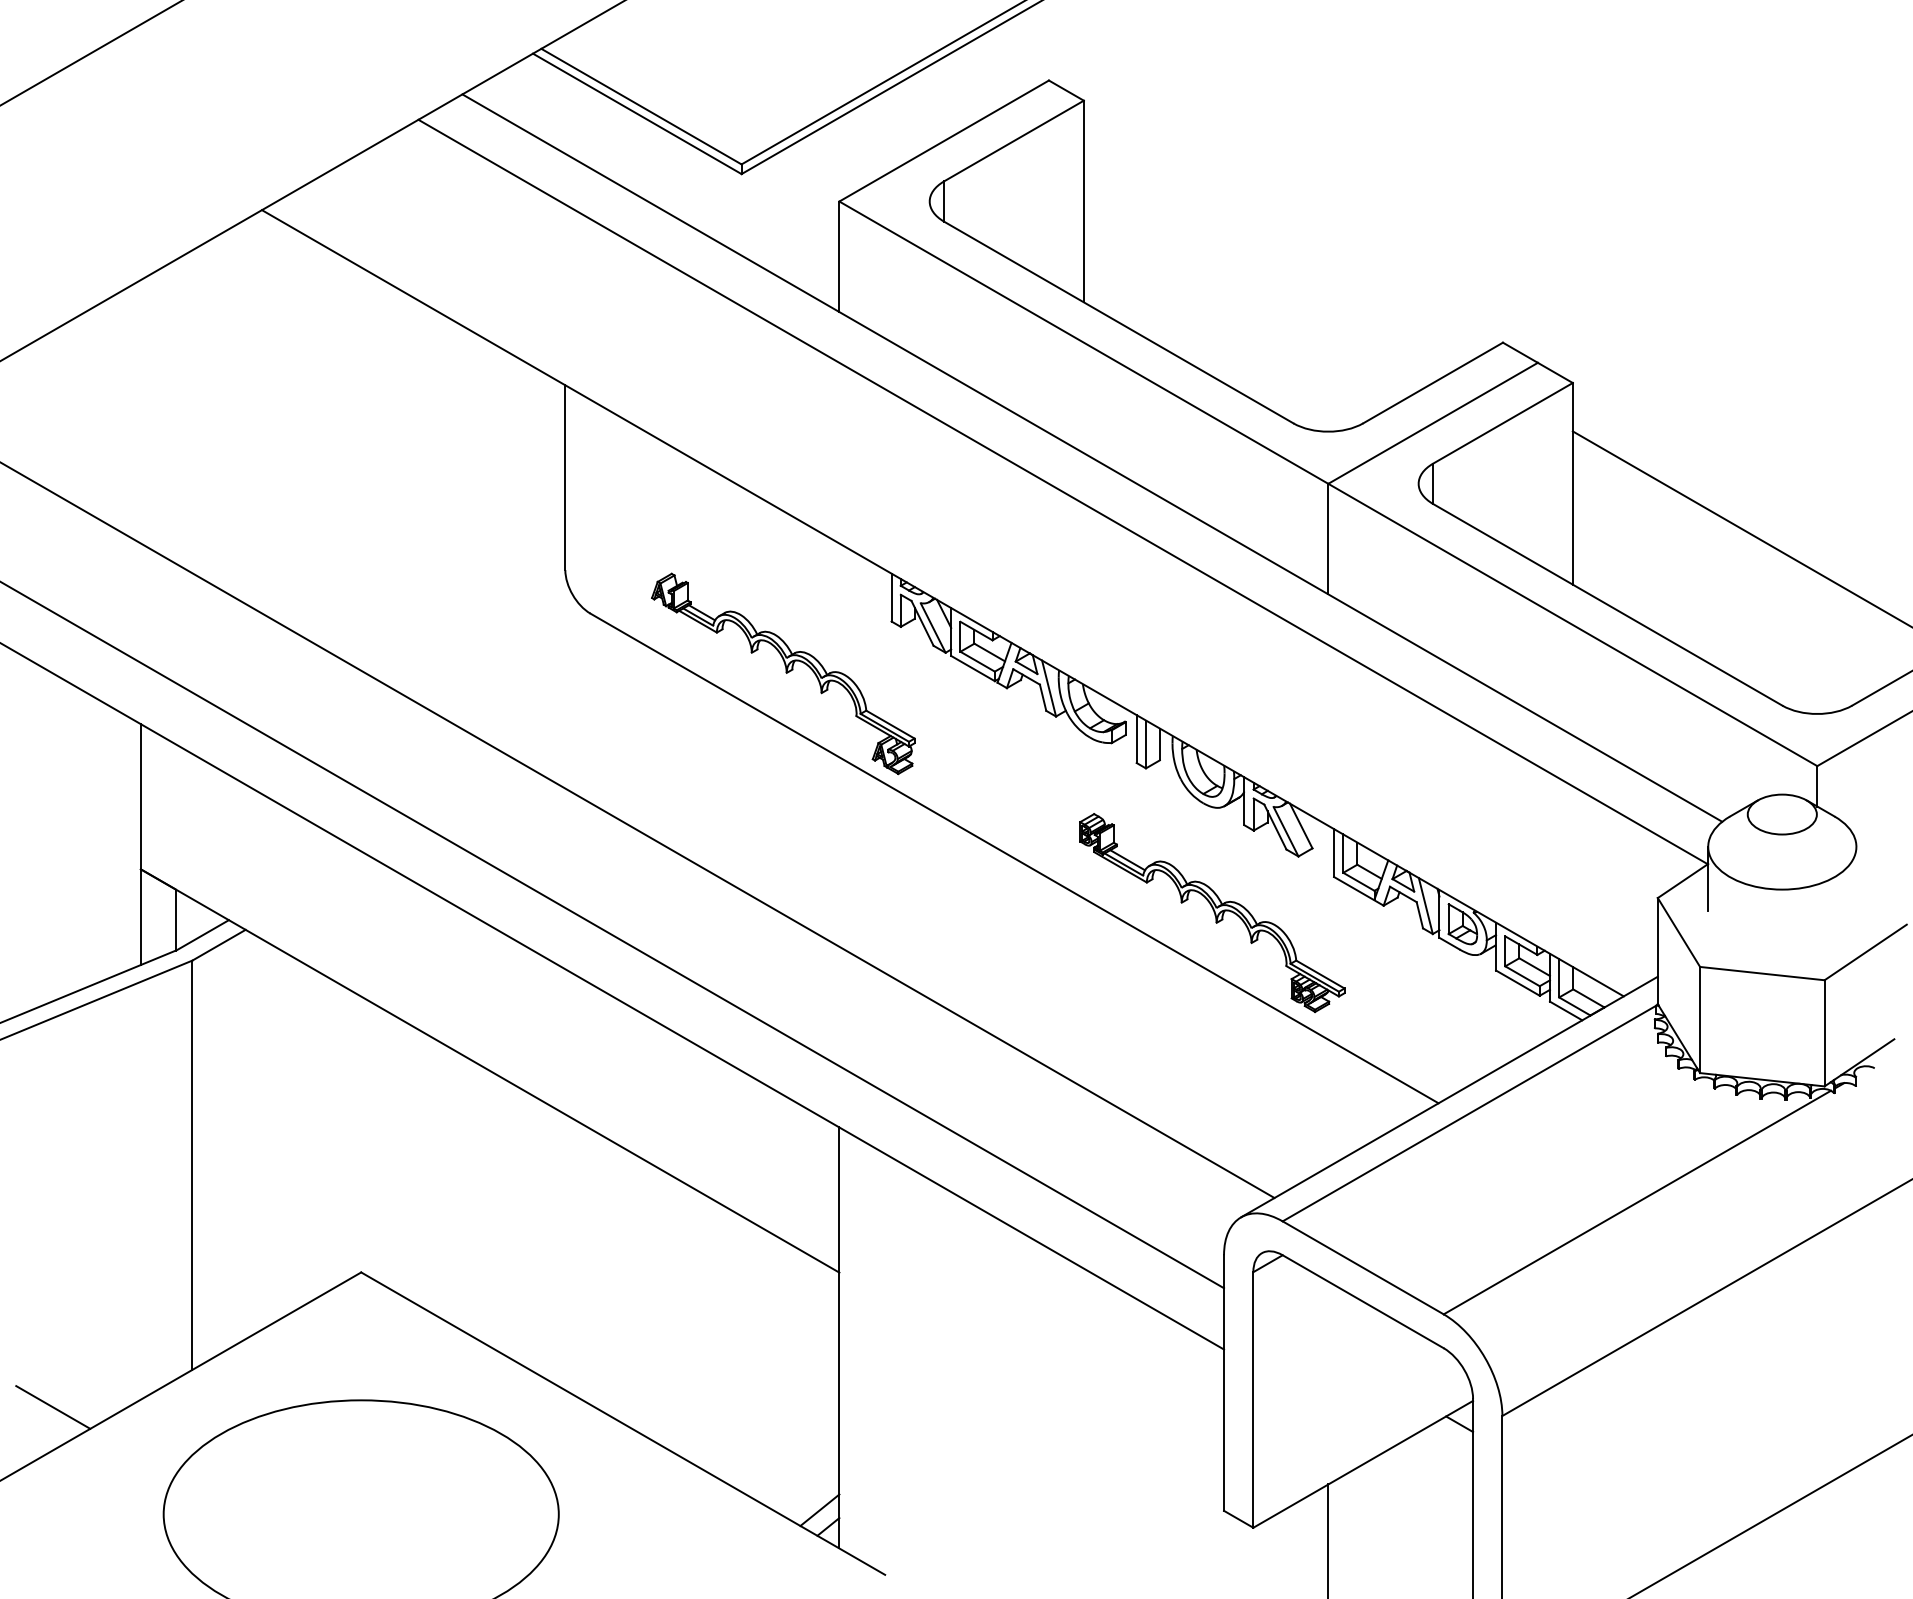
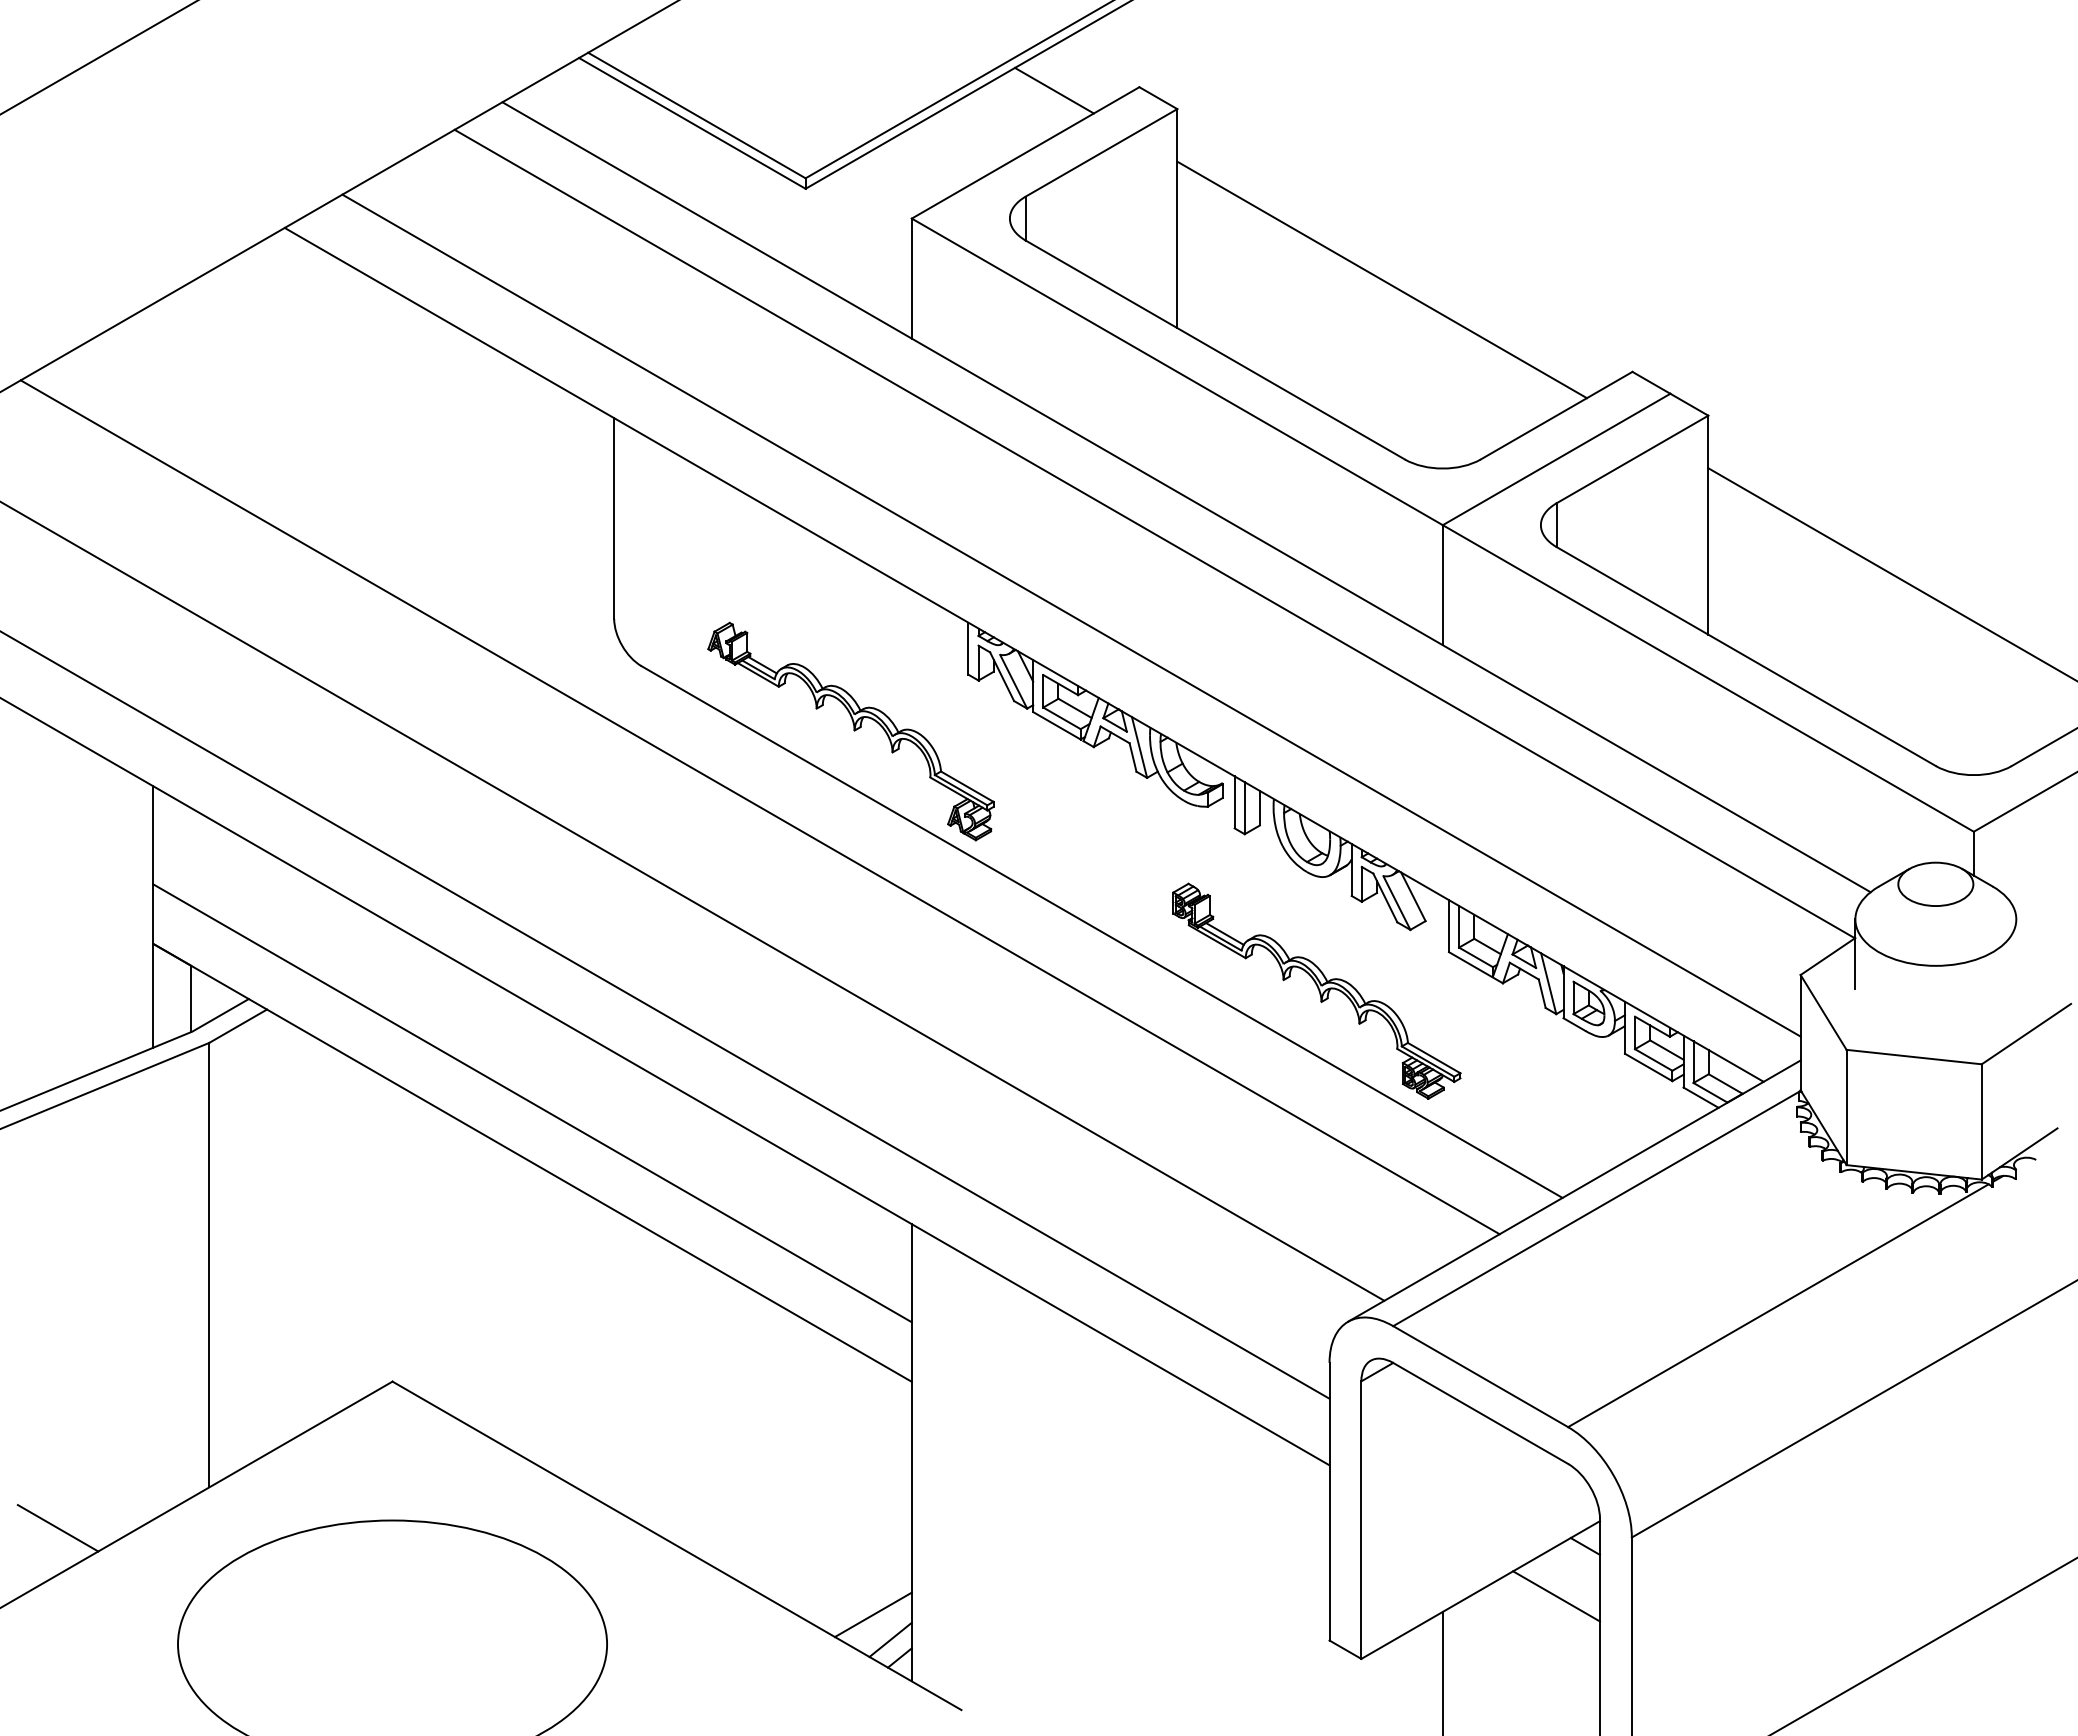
line: (969, 83) -> (1053, 90), added
line: (1271, 257) -> (1381, 279), added
line: (986, 566) -> (1071, 615), added
line: (699, 743) -> (759, 807), added
line: (490, 1016) -> (532, 1103), added
line: (1433, 1470) -> (1556, 1596), added
line: (803, 1486) -> (872, 1614), added

